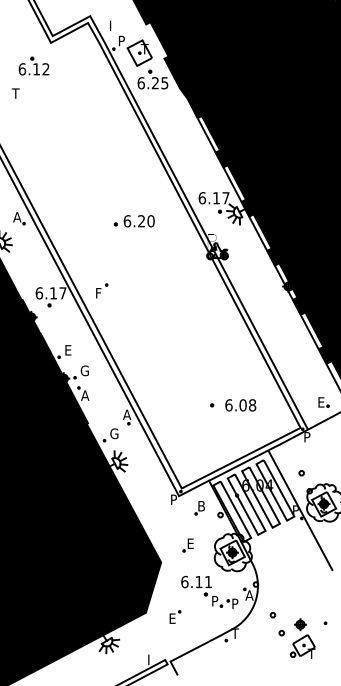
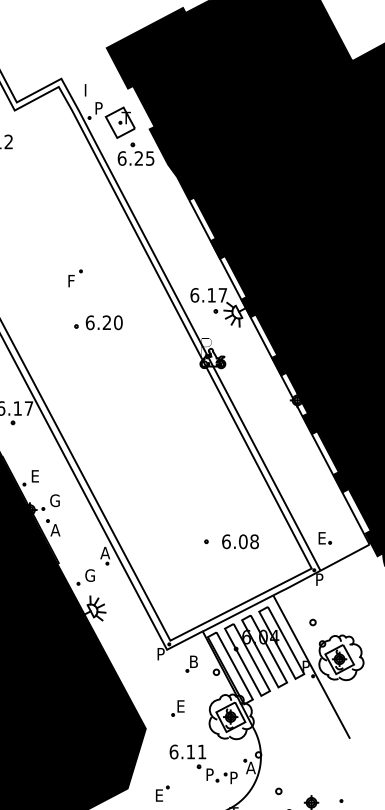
part: (133, 221) -> (97, 323), moved
part: (102, 290) -> (76, 277), moved
part: (323, 402) -> (324, 538), moved

